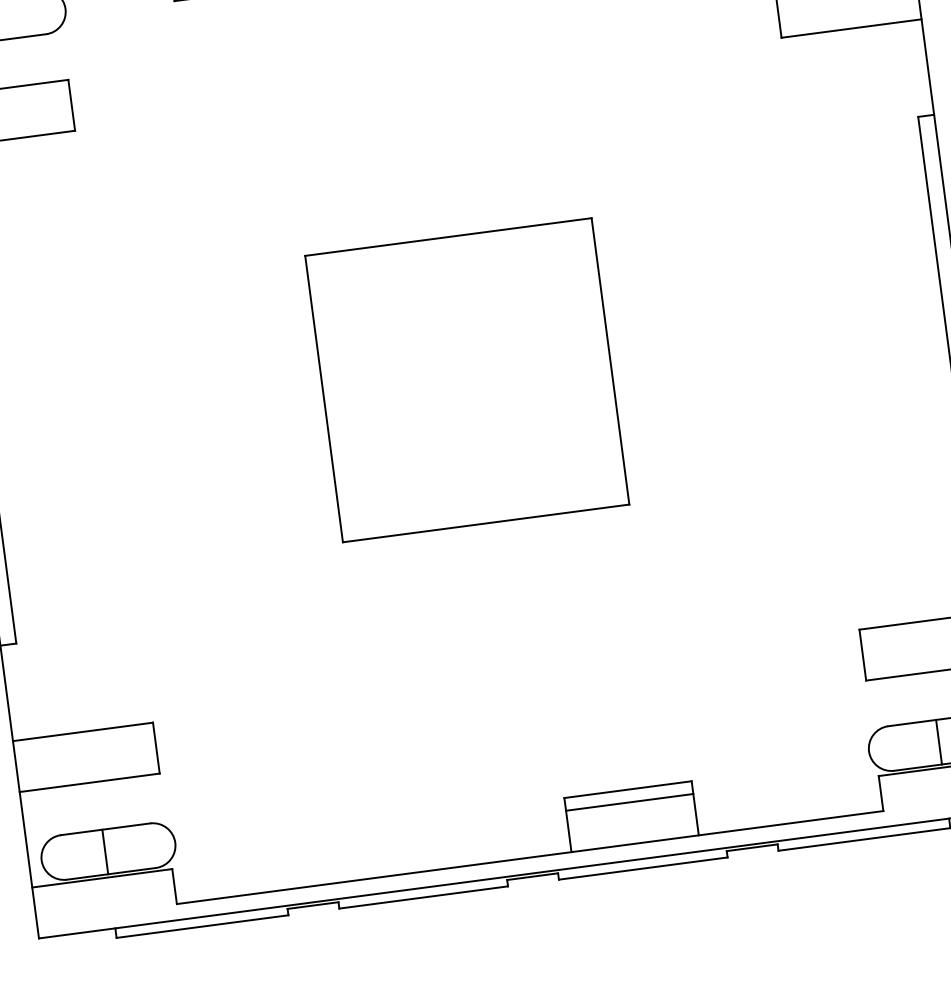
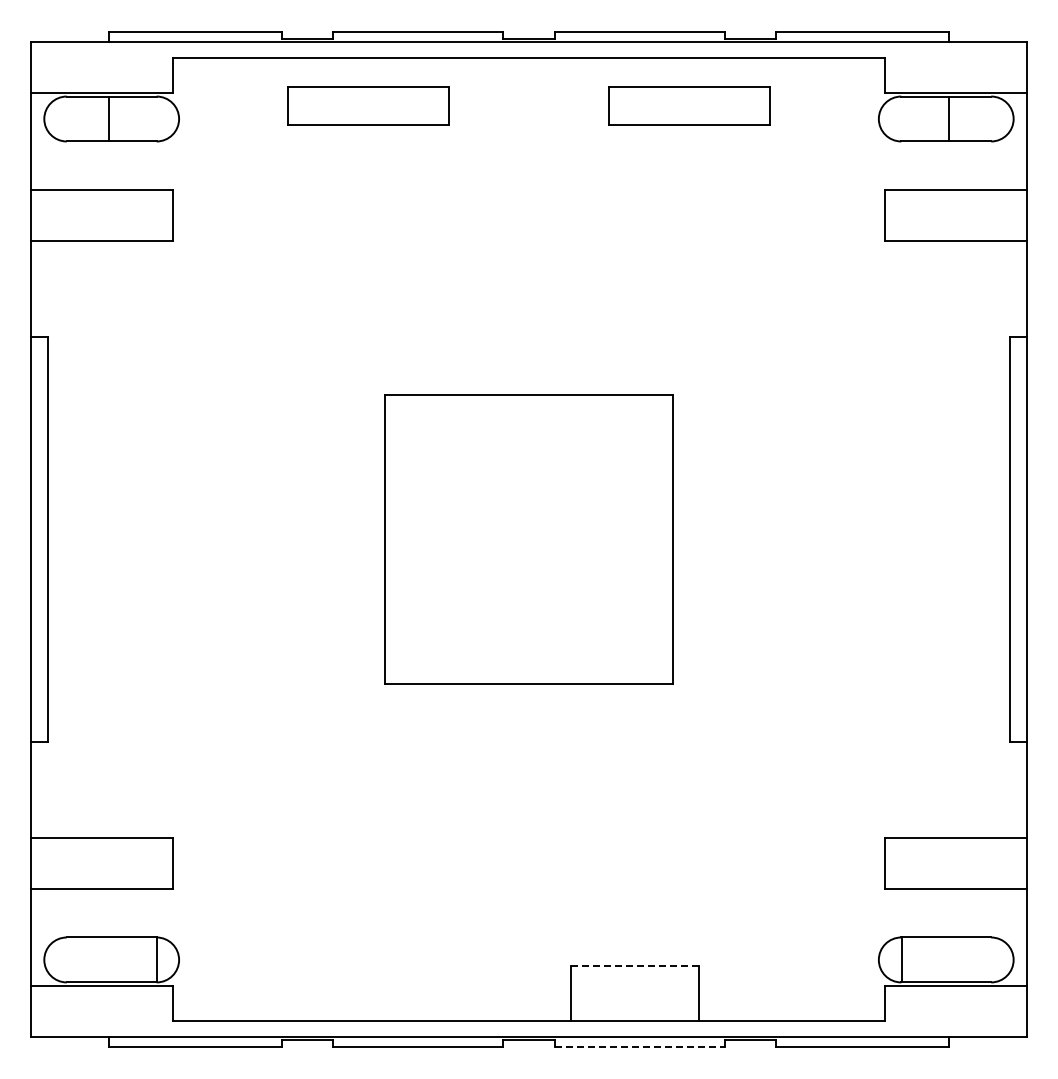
line: (939, 741) -> (902, 959), moved
line: (628, 789) -> (635, 966), solid -> dashed
line: (629, 802) -> (634, 979), removed
line: (105, 851) -> (156, 959), moved
line: (644, 868) -> (640, 1046), solid -> dashed

